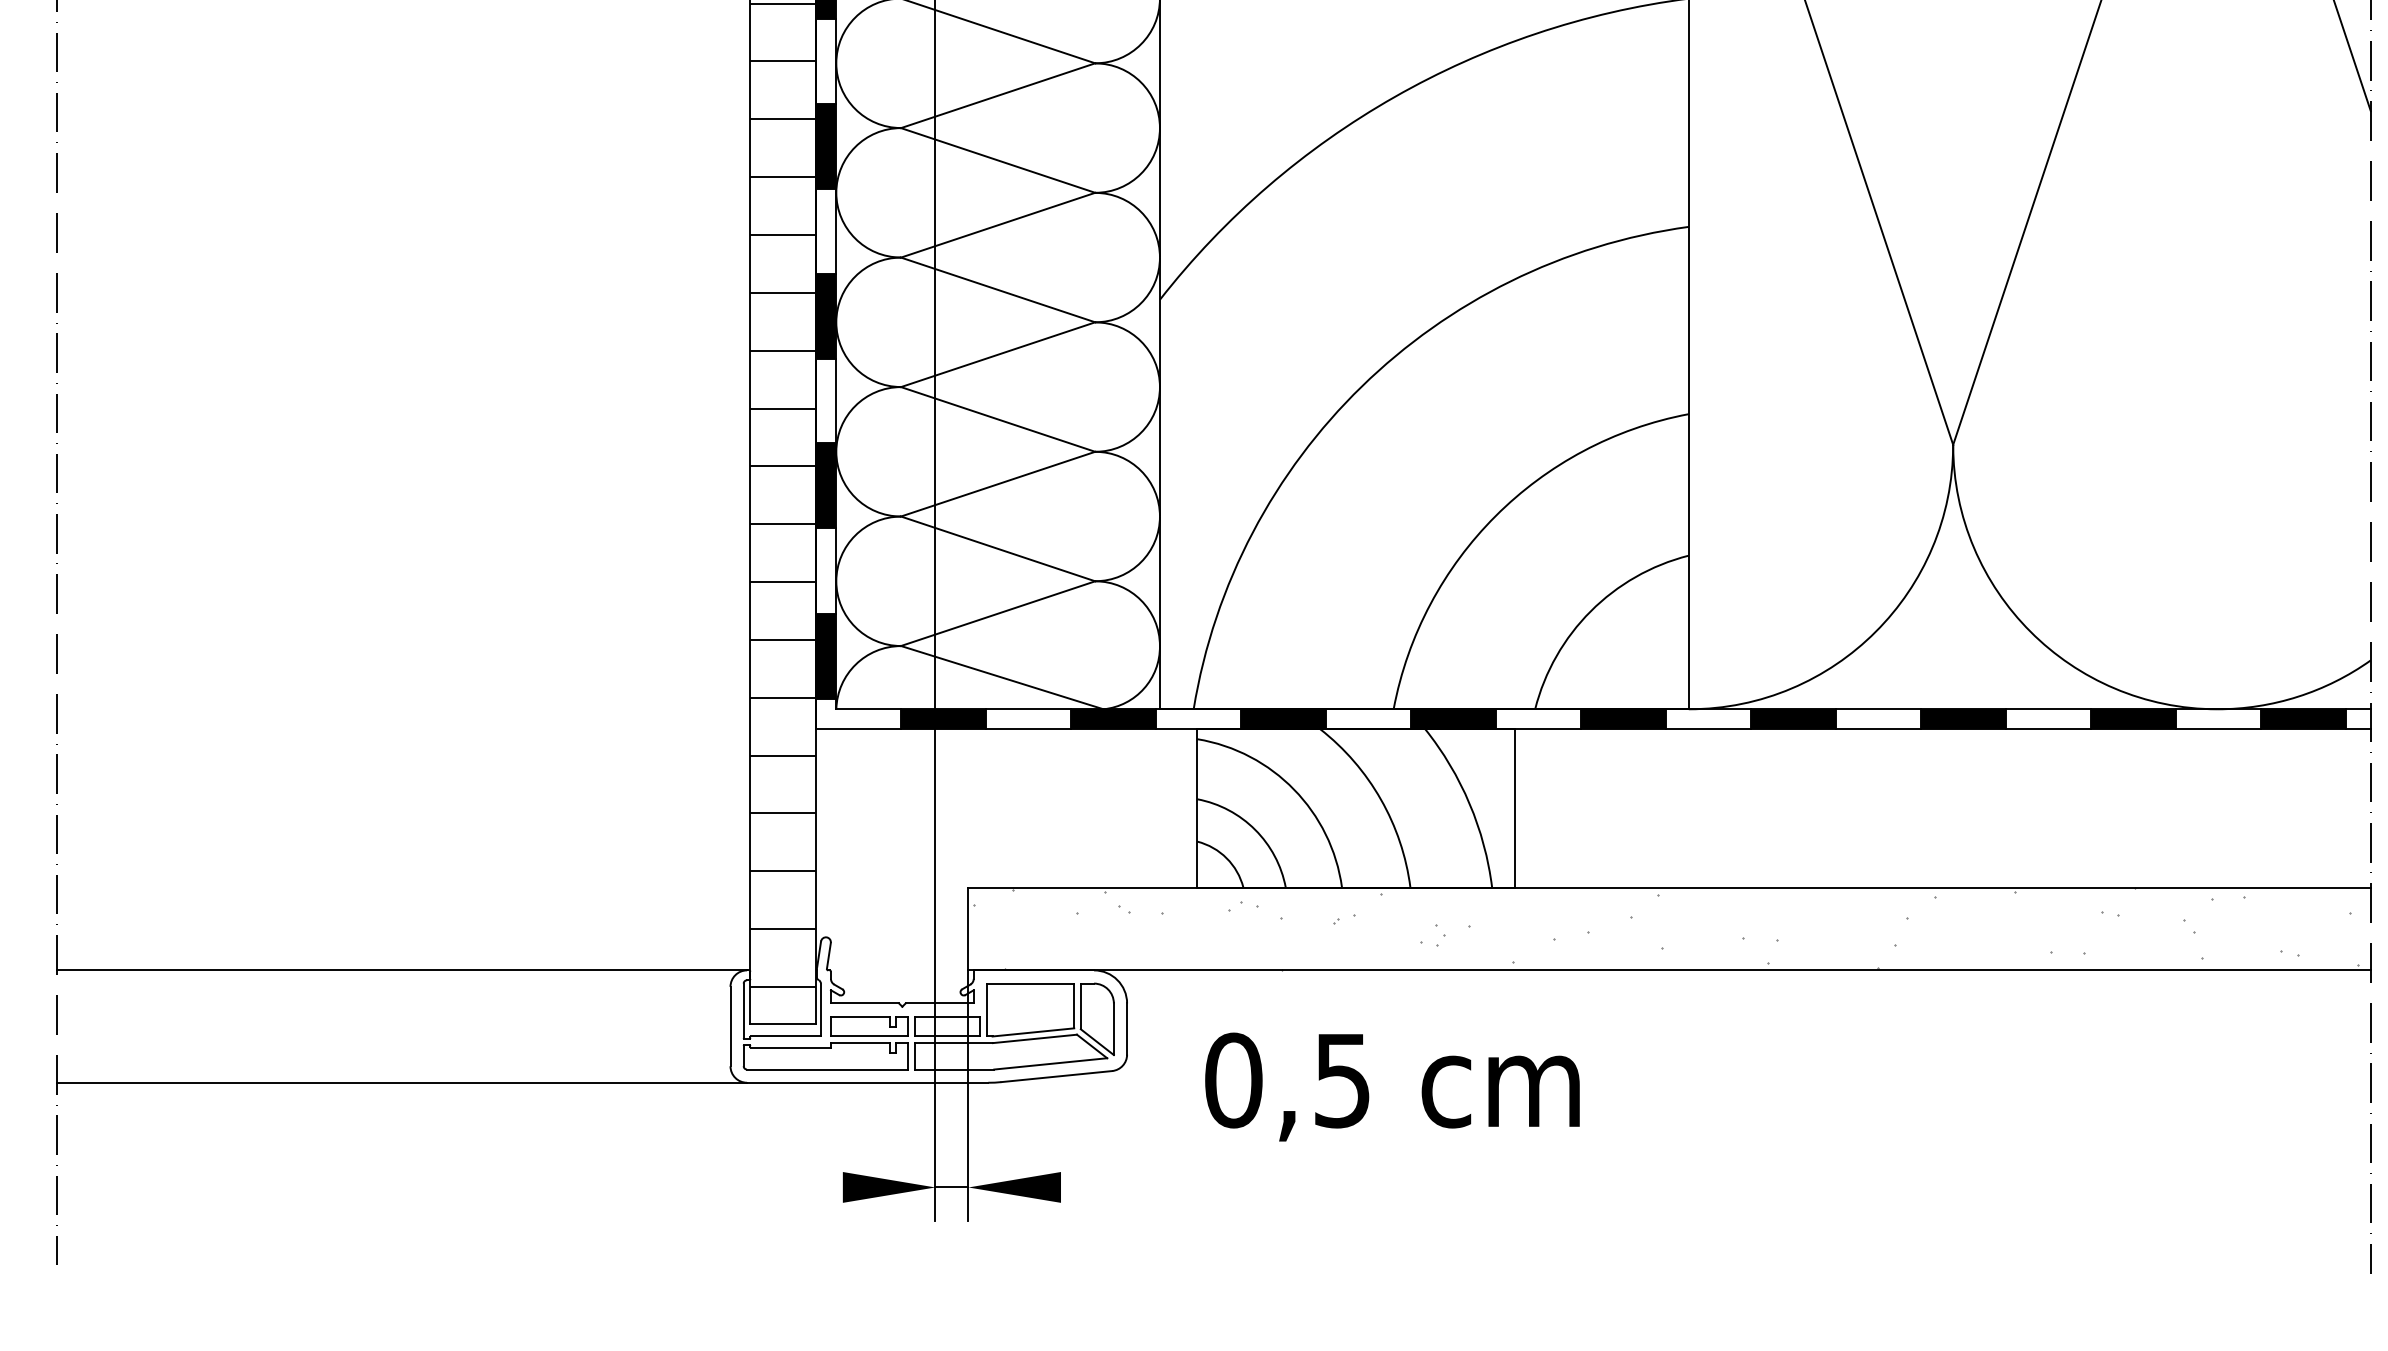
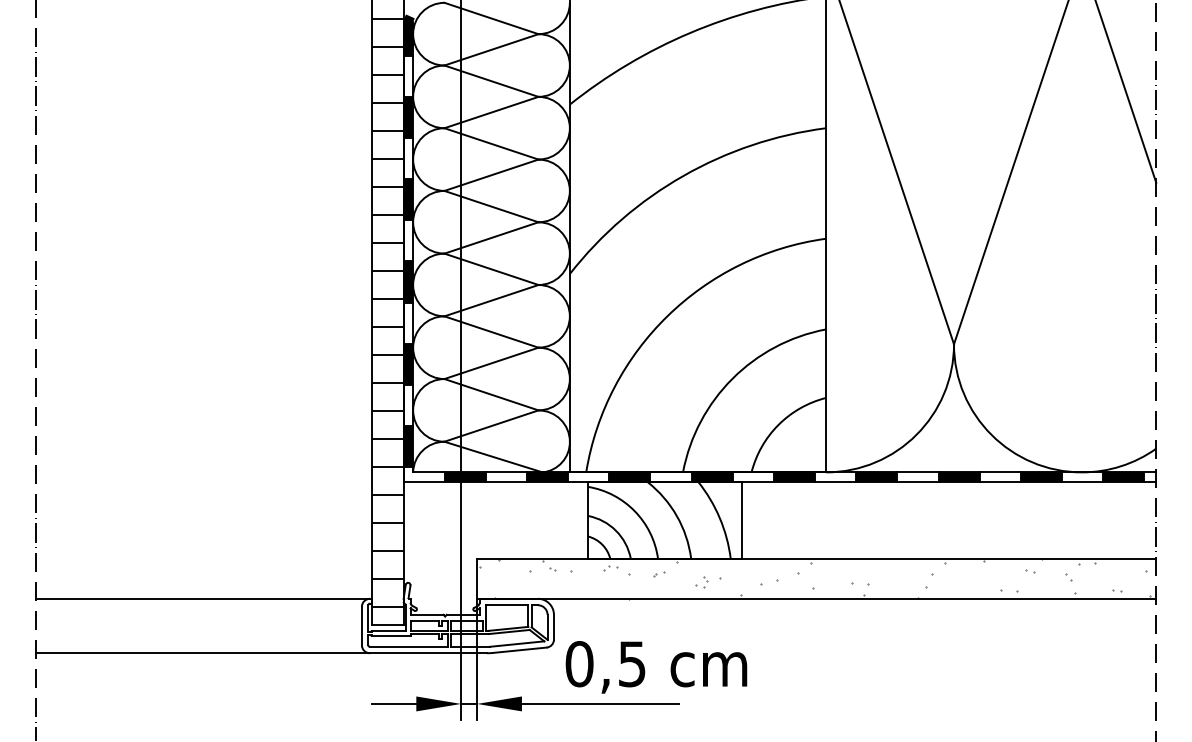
text: (1392, 1087) -> (656, 667), moved
line: (795, 1186) -> (393, 703), added
line: (1221, 1186) -> (599, 703), added

